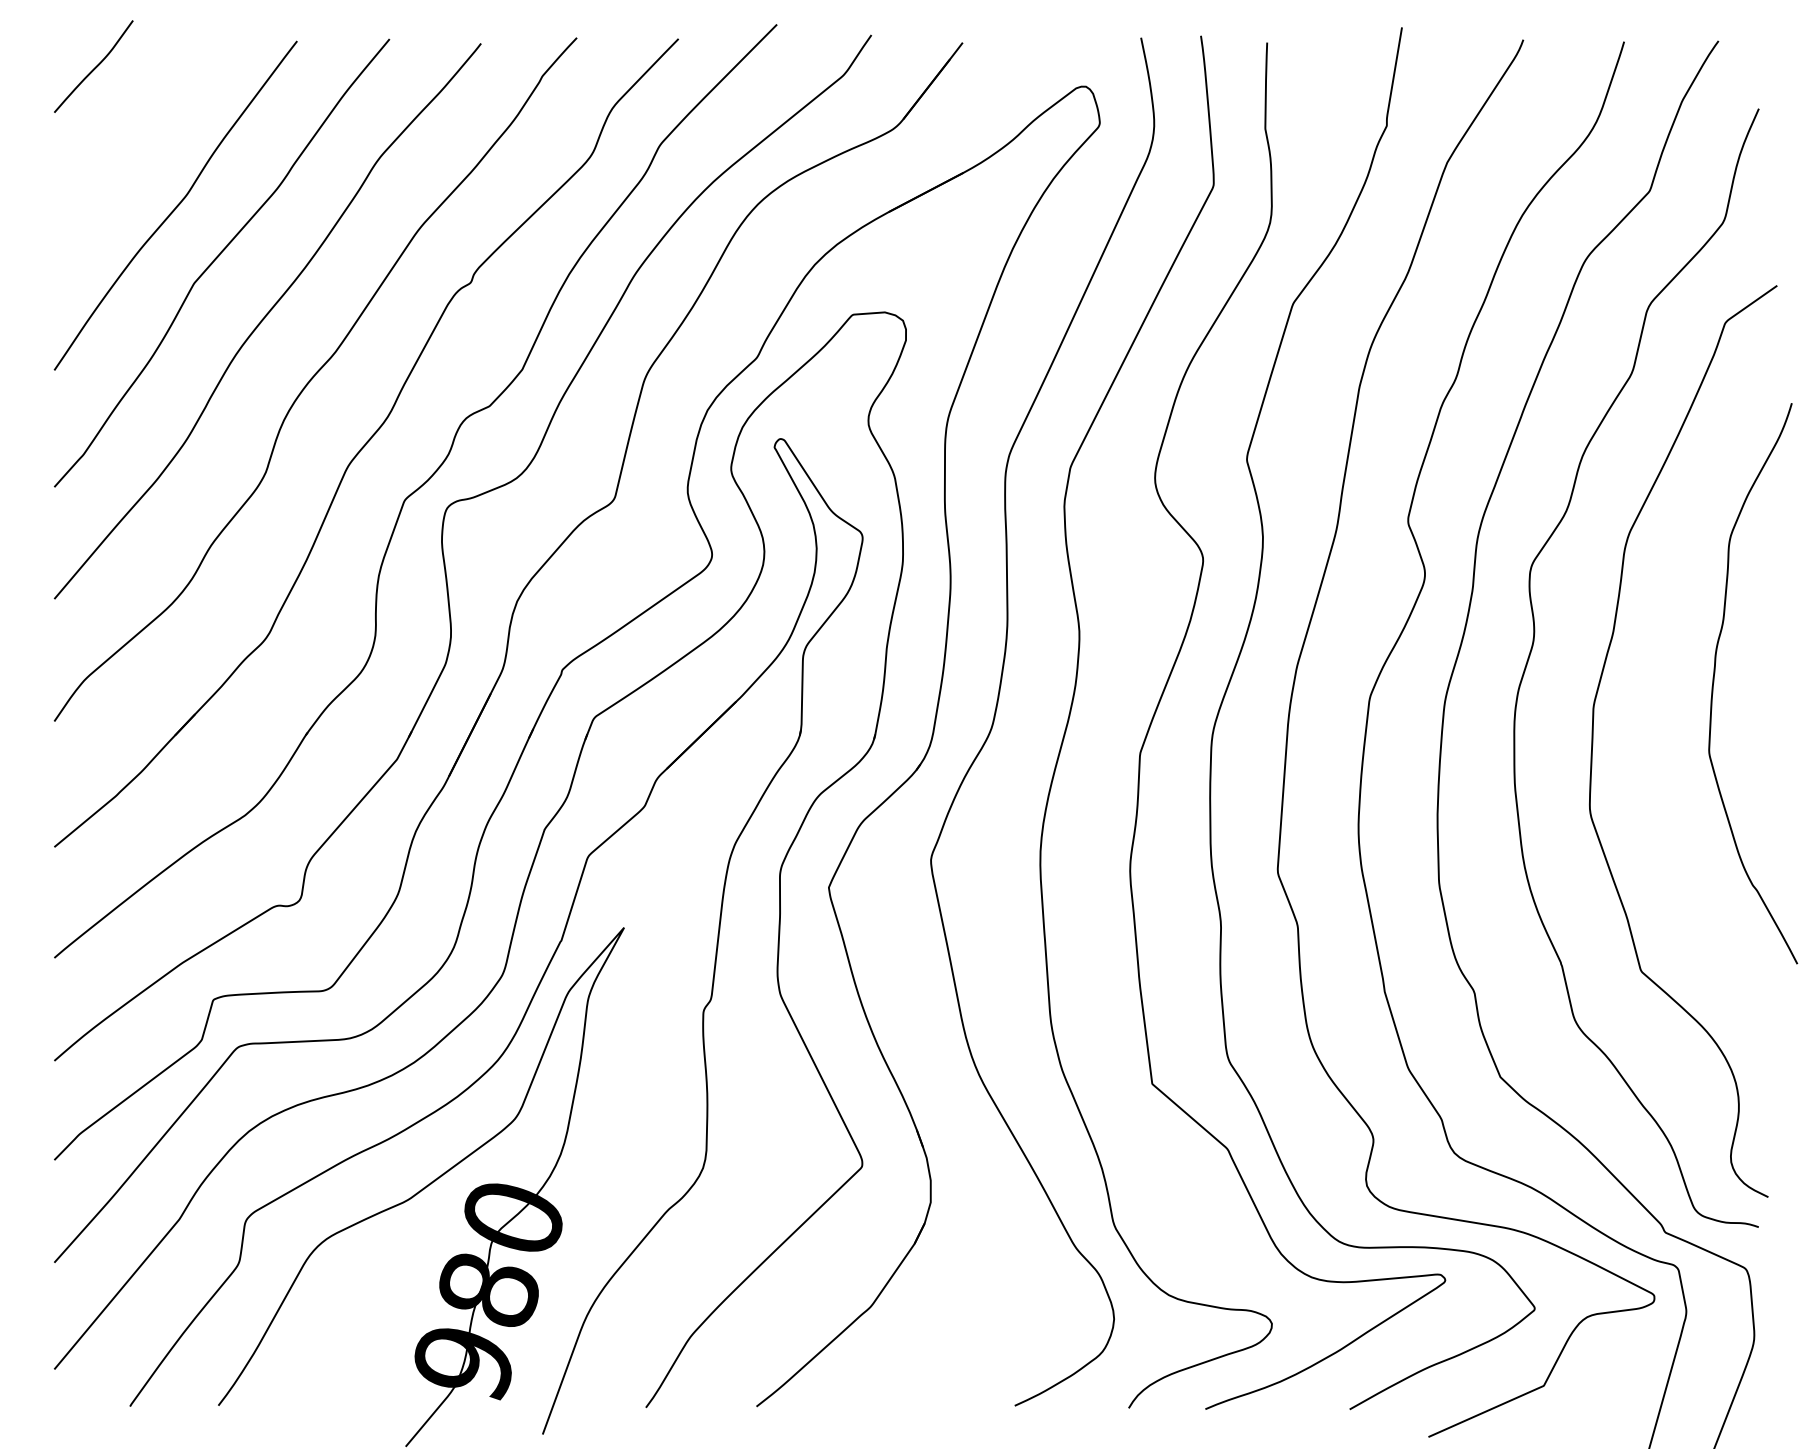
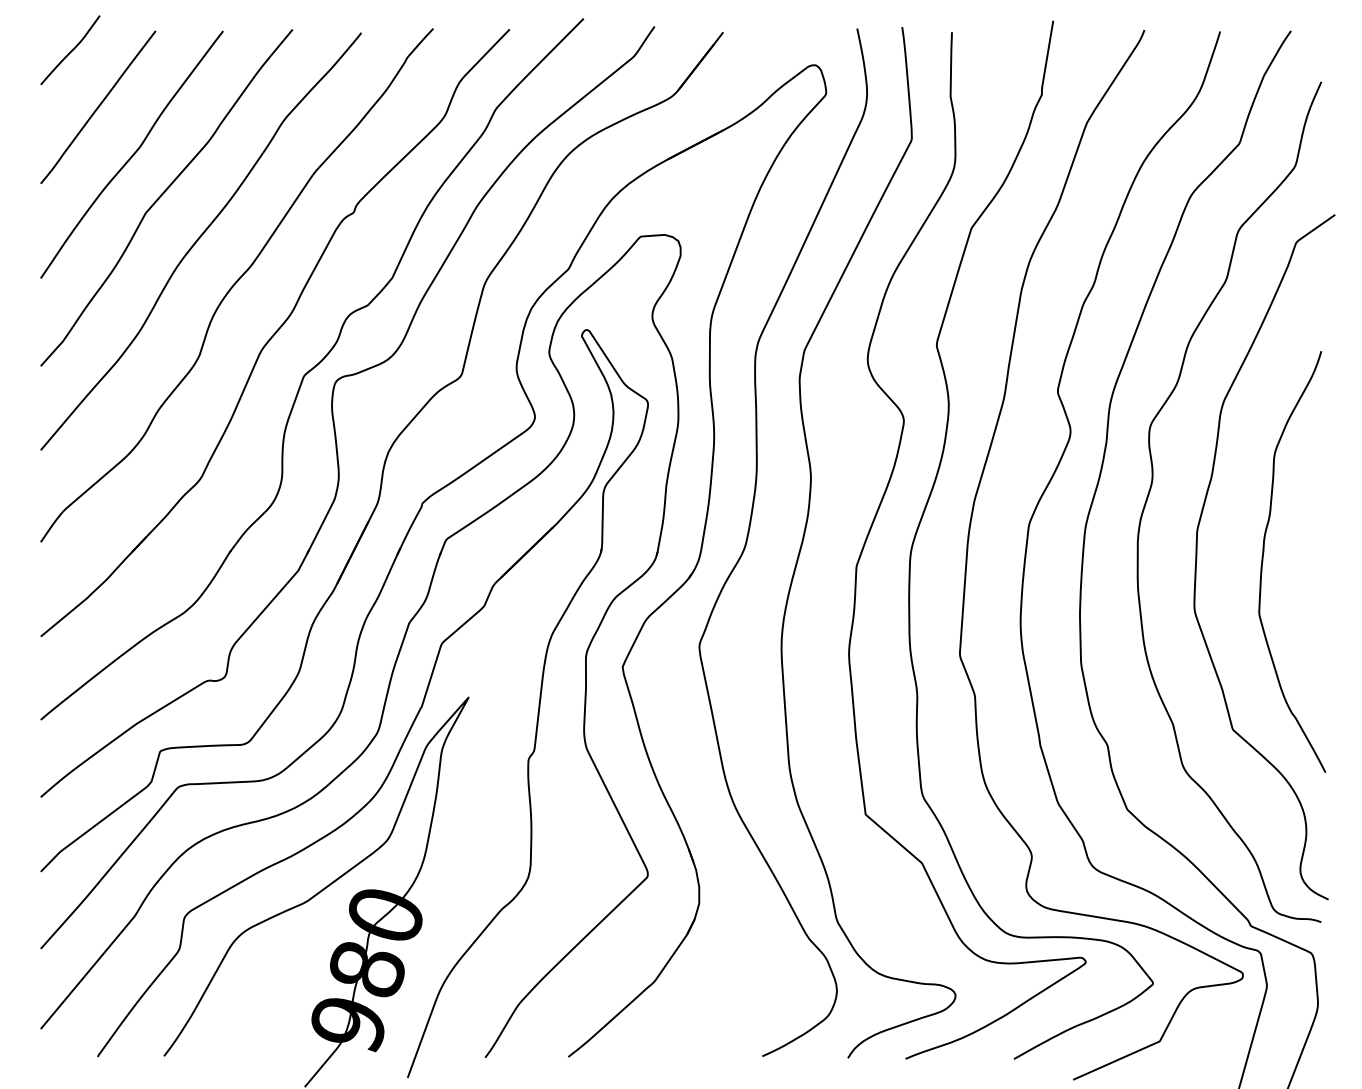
curve: (130, 142) -> (97, 107), added
curve: (1714, 682) -> (1263, 561), moved

